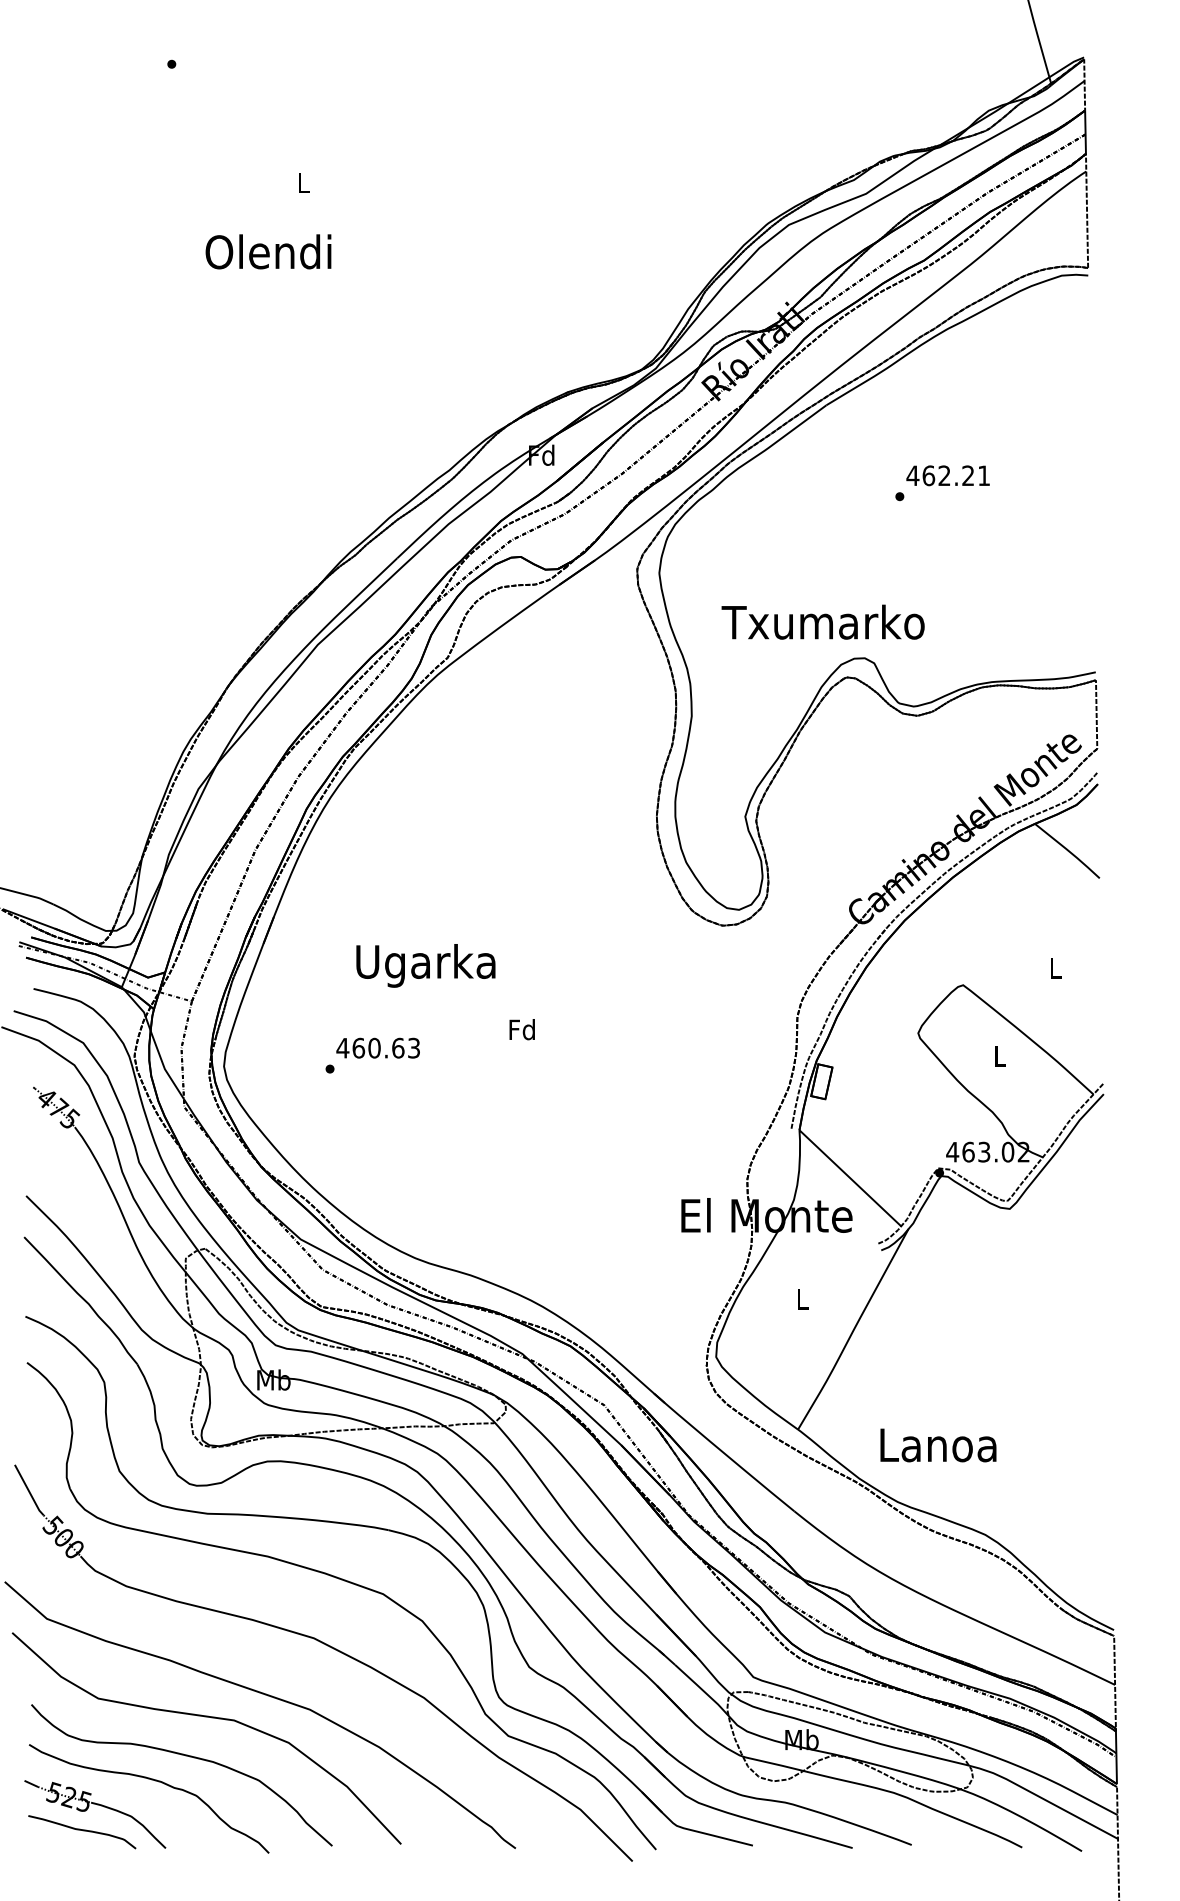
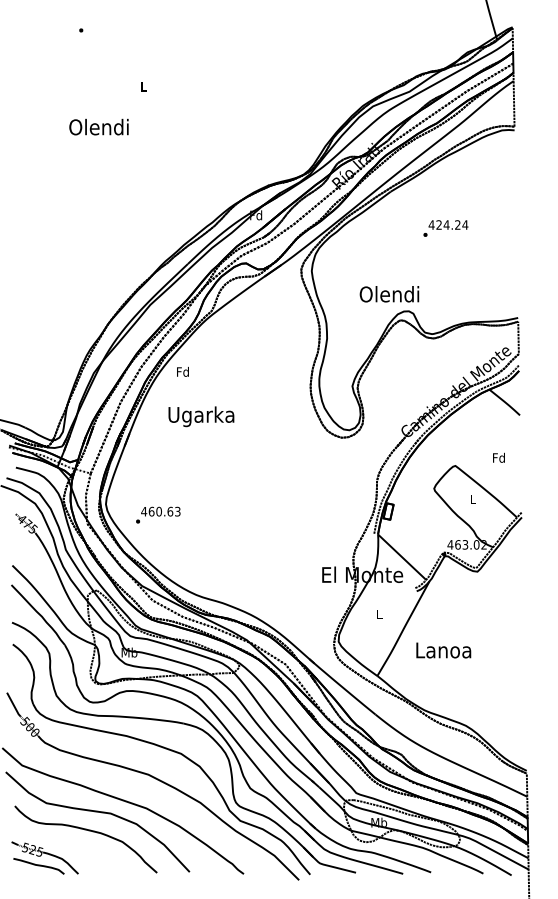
text: (267, 250) -> (98, 126), moved
text: (956, 474) -> (452, 224), 462.21 -> 424.24
text: (823, 622) -> (389, 294), Txumarko -> Olendi
text: (426, 965) -> (201, 416), moved
text: (1054, 967) -> (498, 457), L -> Fd
text: (521, 1028) -> (182, 371), moved
text: (373, 1054) -> (158, 514), moved
text: (937, 1445) -> (443, 650), moved
curve: (151, 1781) -> (71, 842), removed

